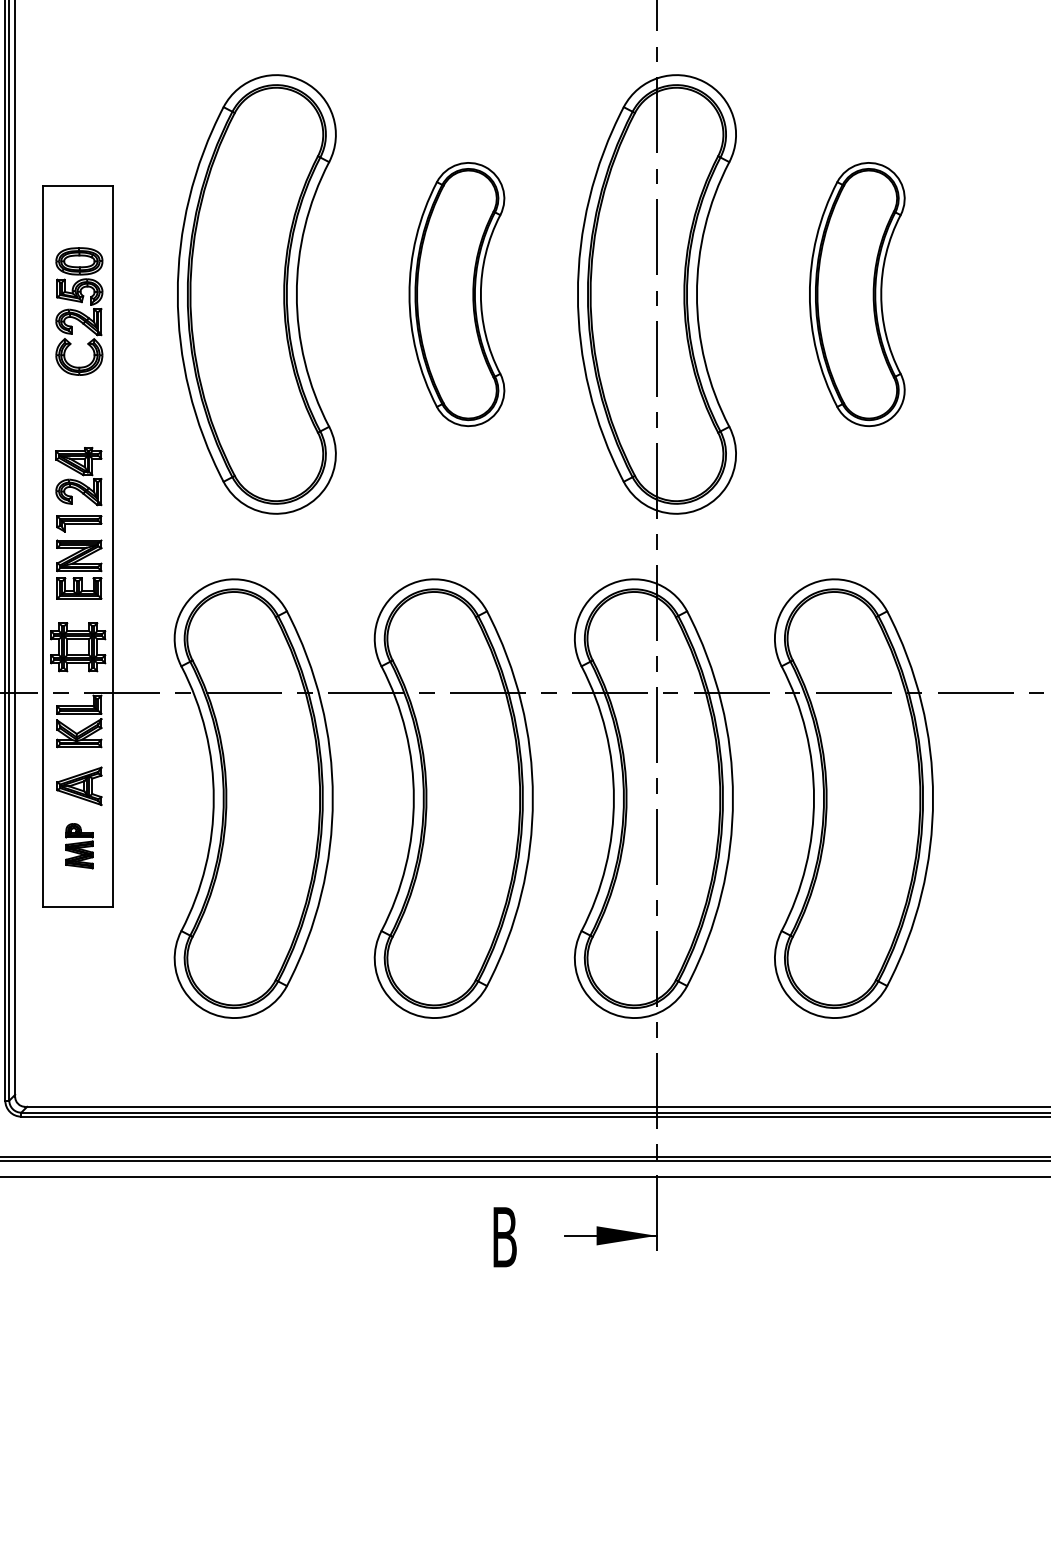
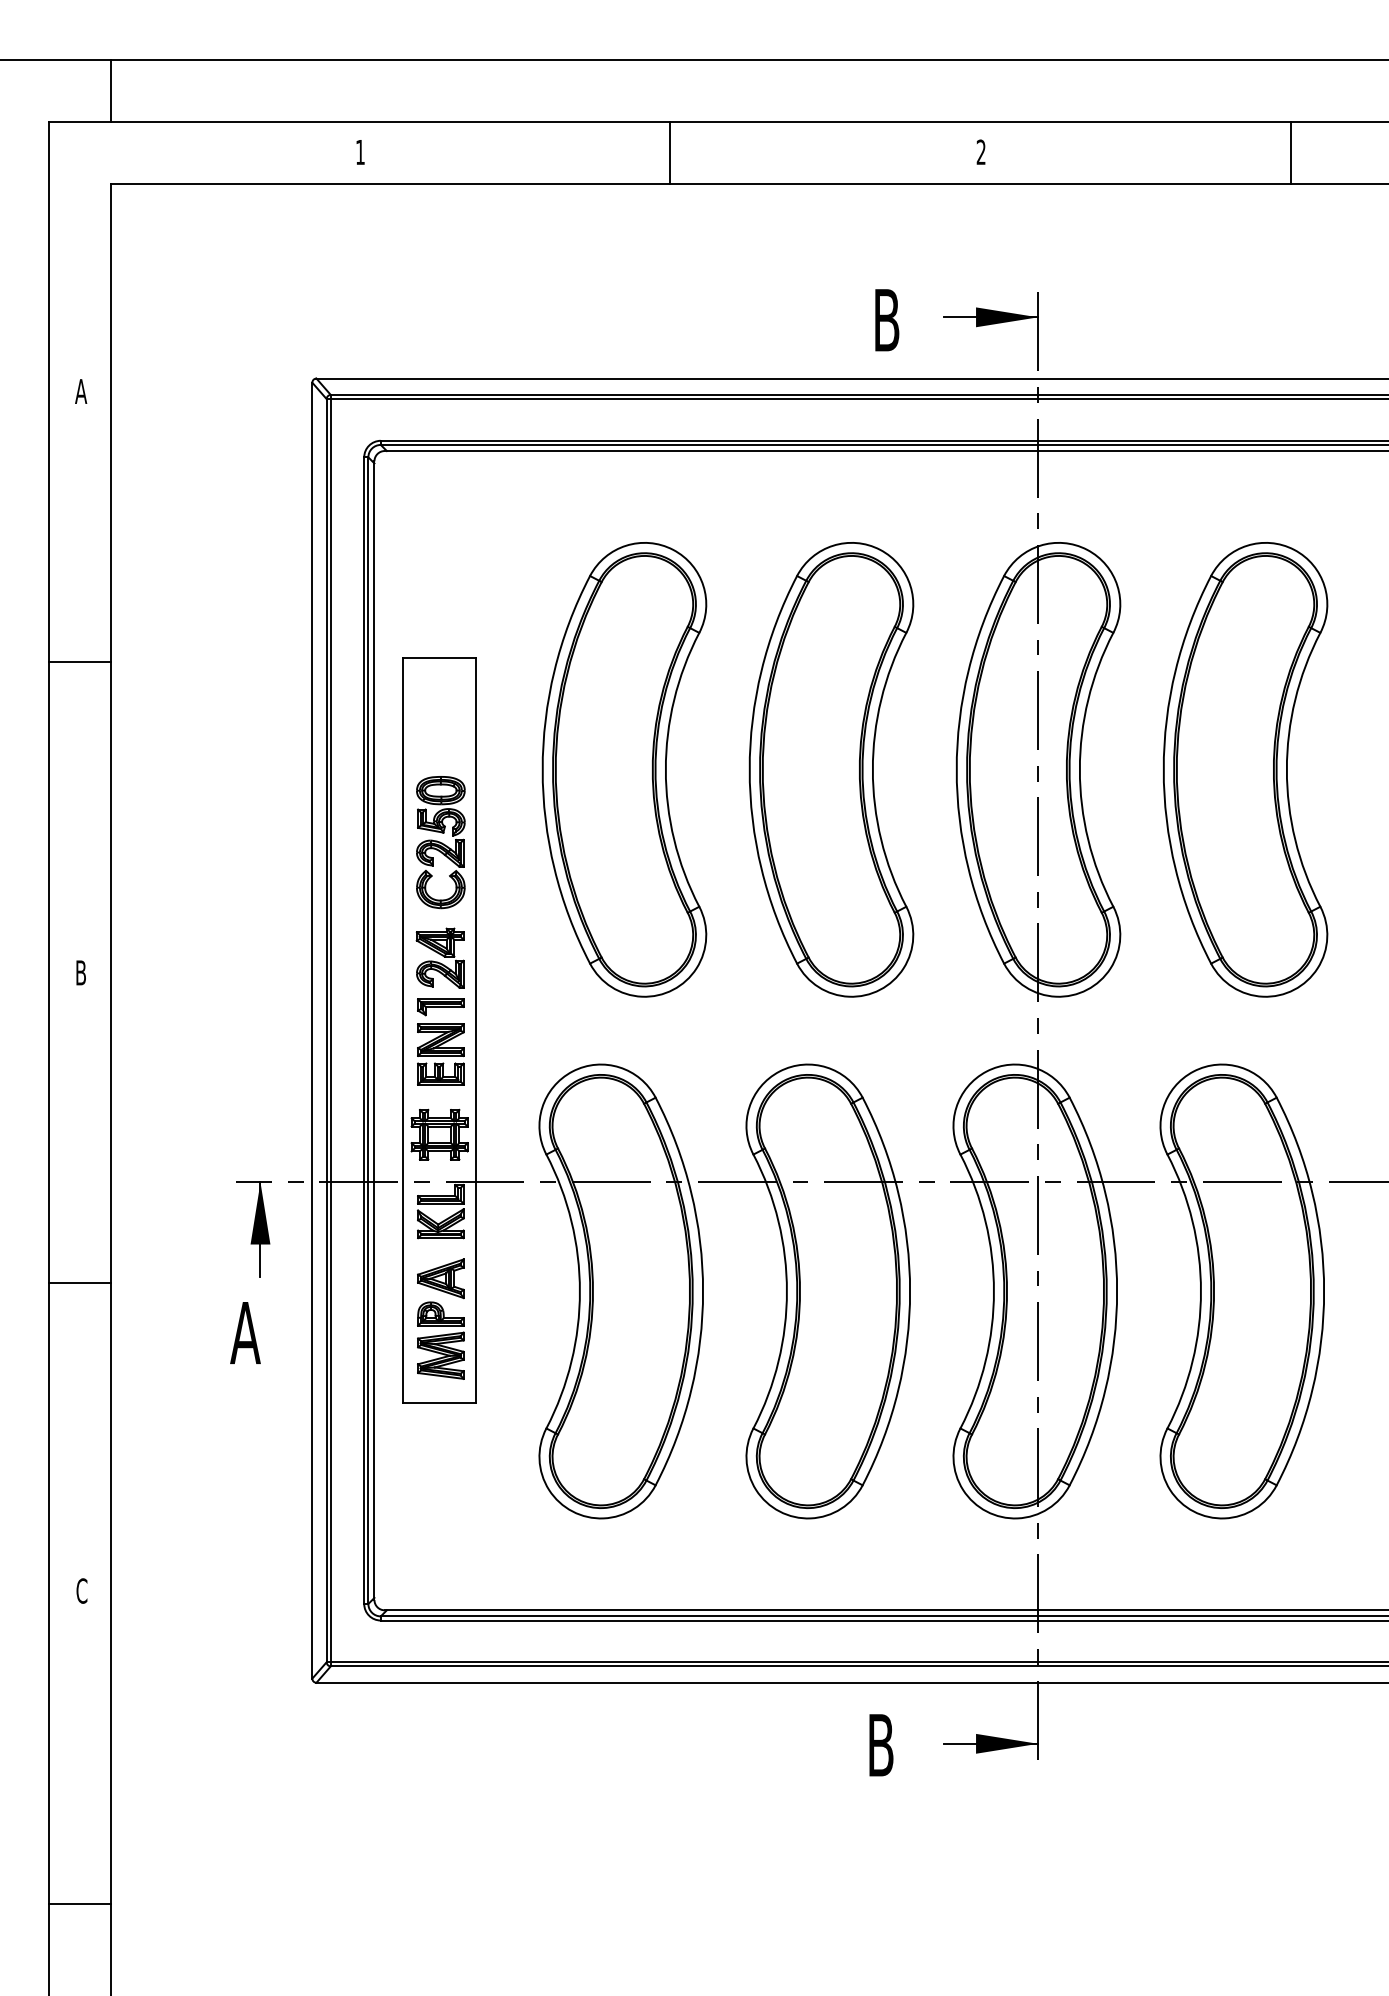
part: (456, 294) -> (831, 769), size x1.67
part: (857, 294) -> (1245, 769), size x1.67
part: (79, 311) -> (440, 842), moved
part: (79, 846) -> (440, 1340), size x1.67

